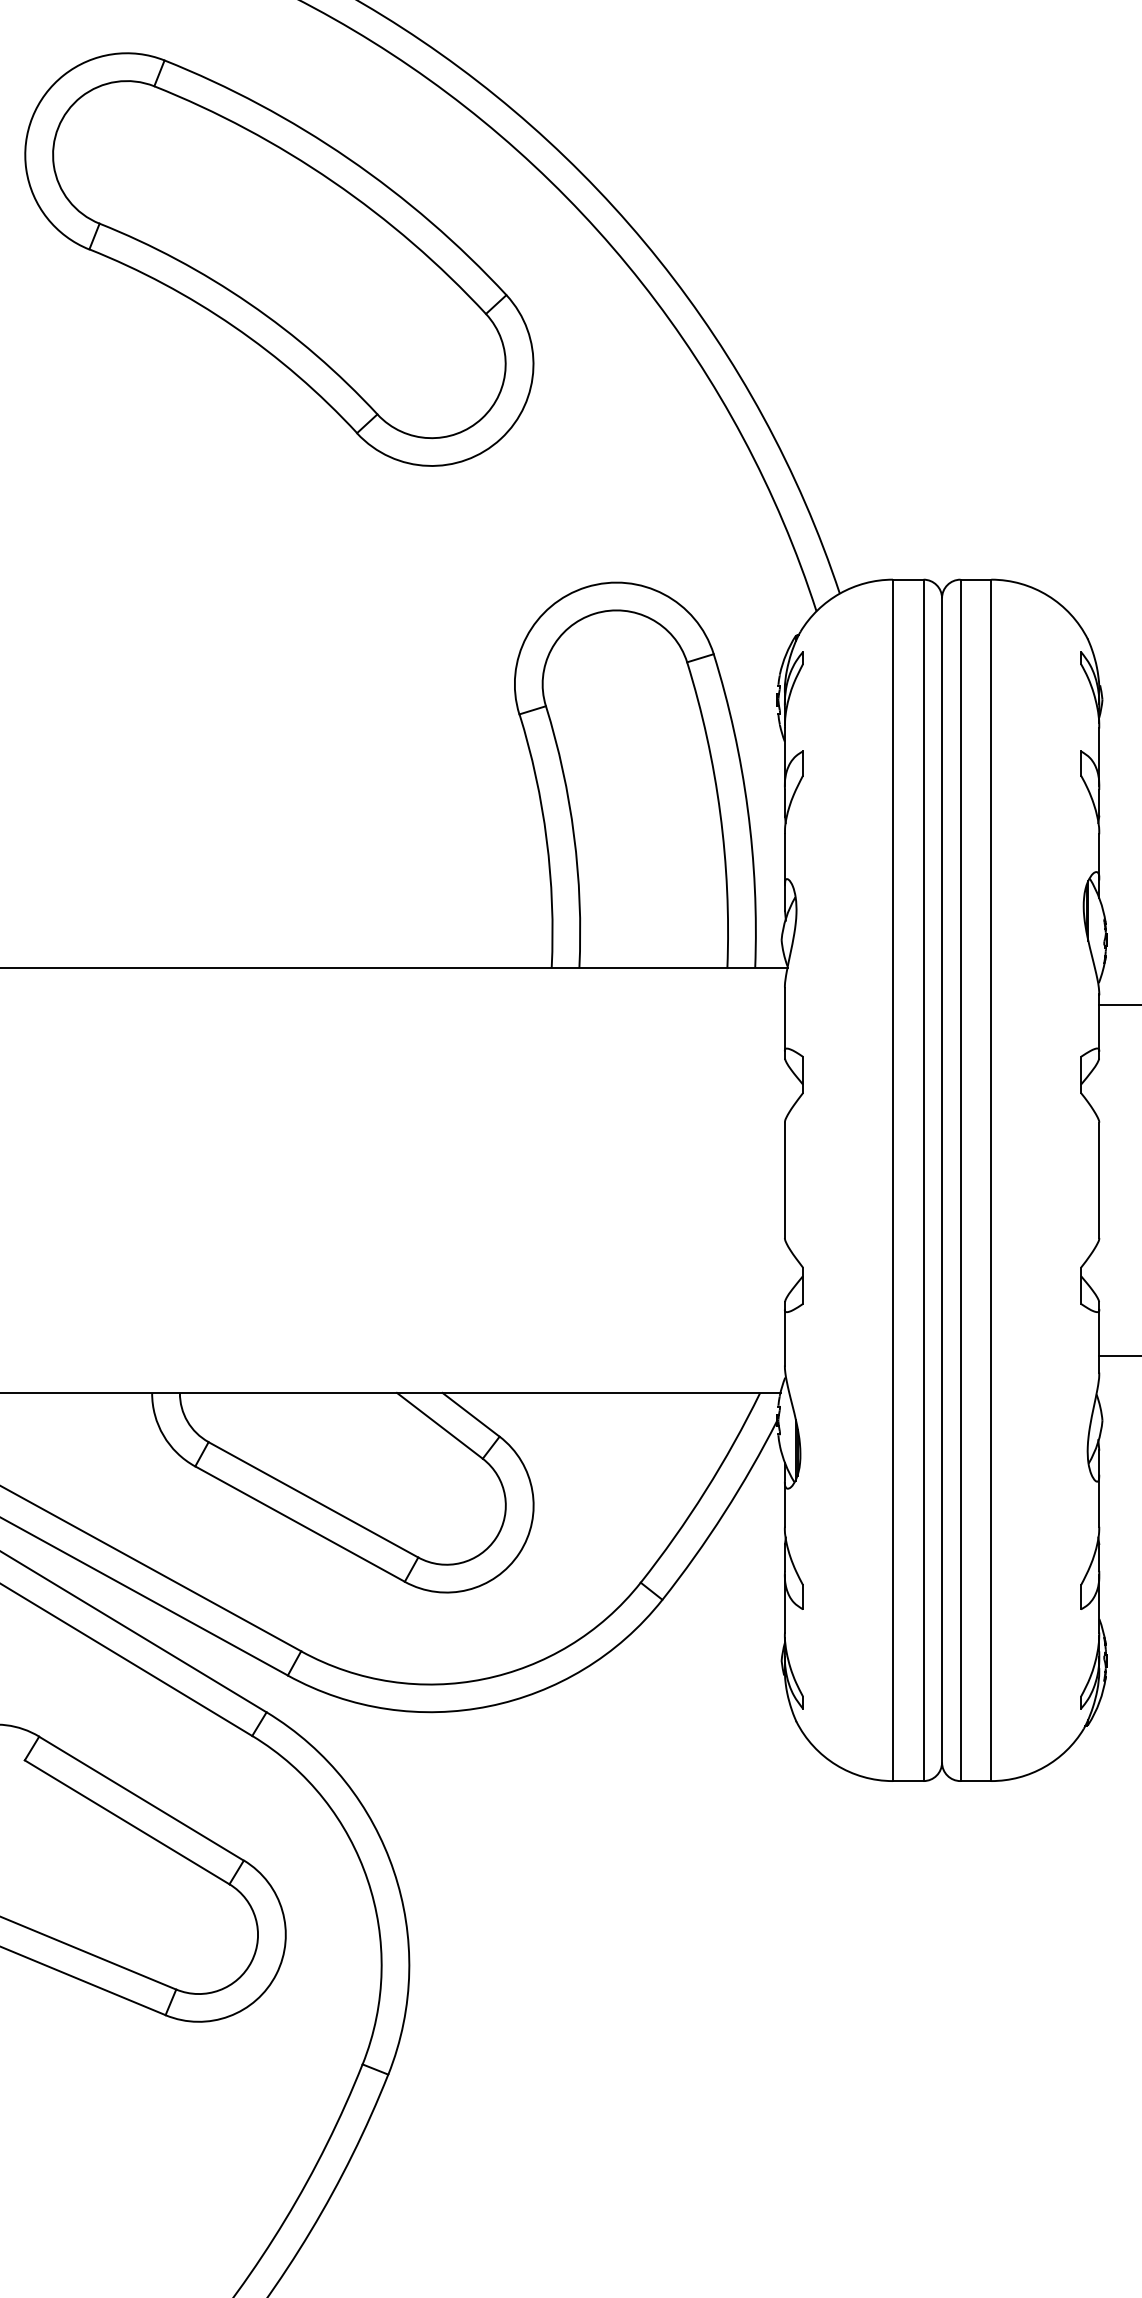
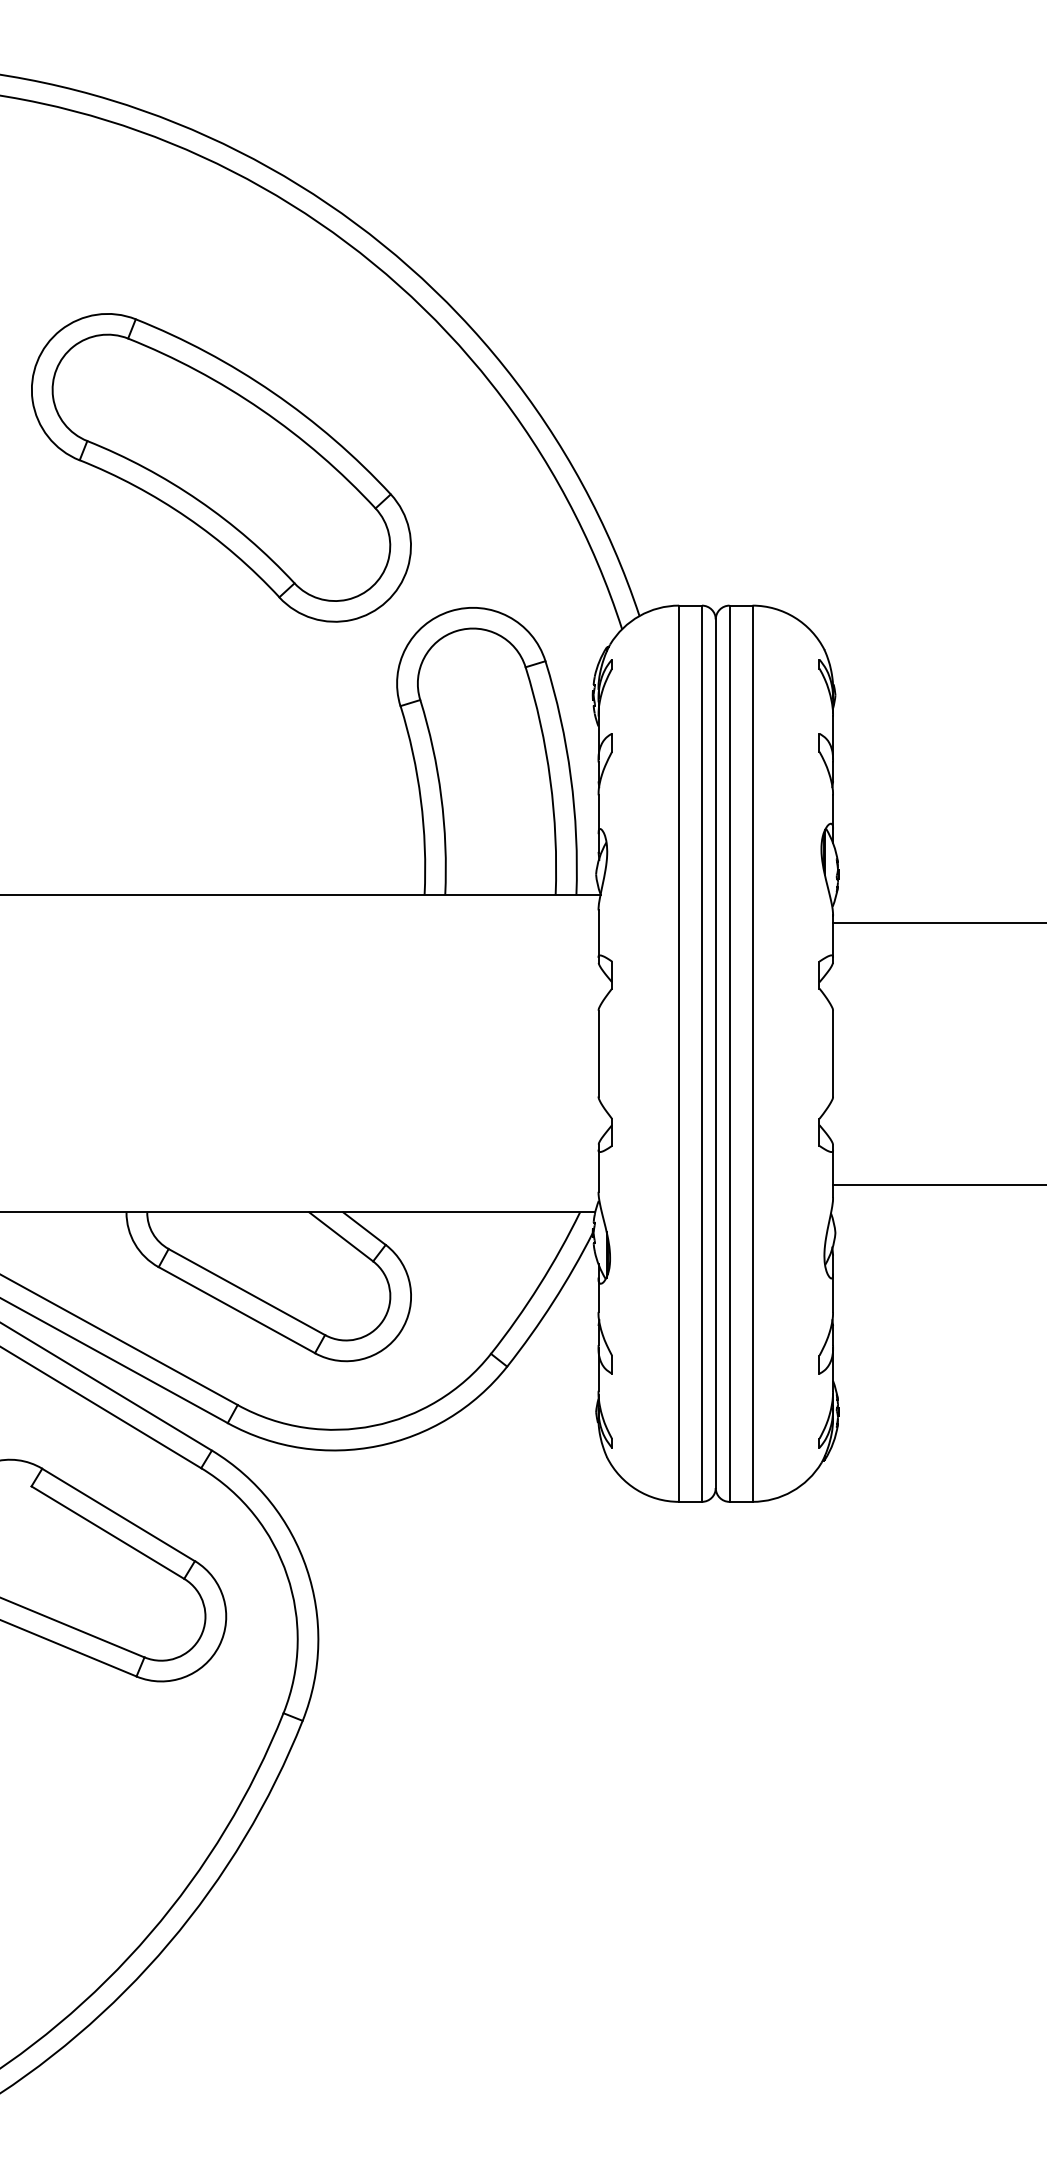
part: (279, 259) -> (221, 467), moved

